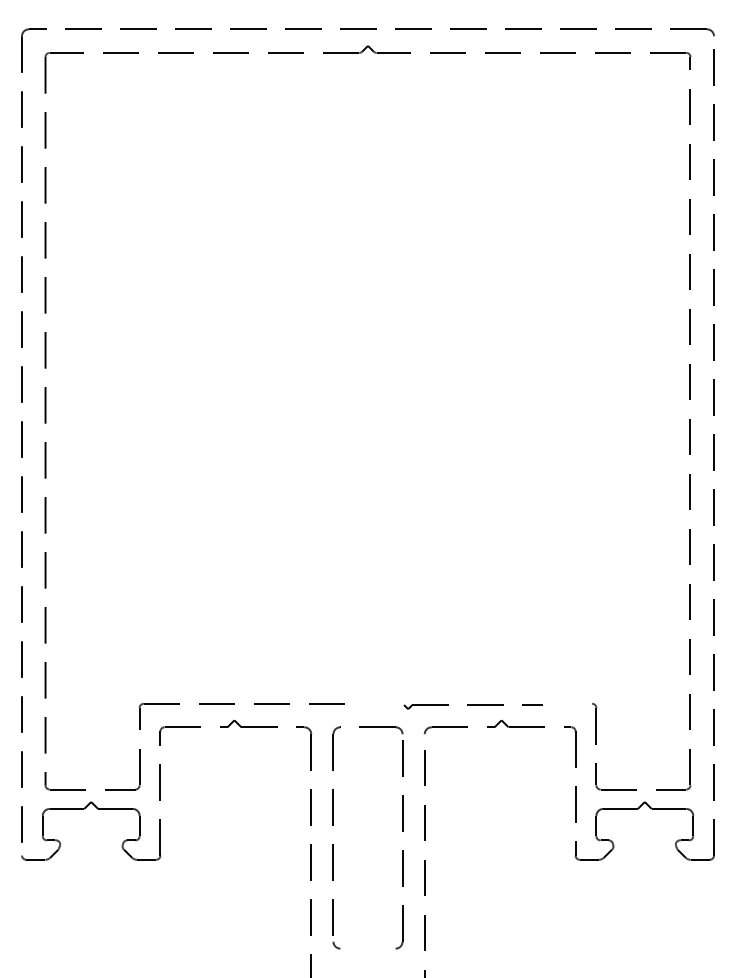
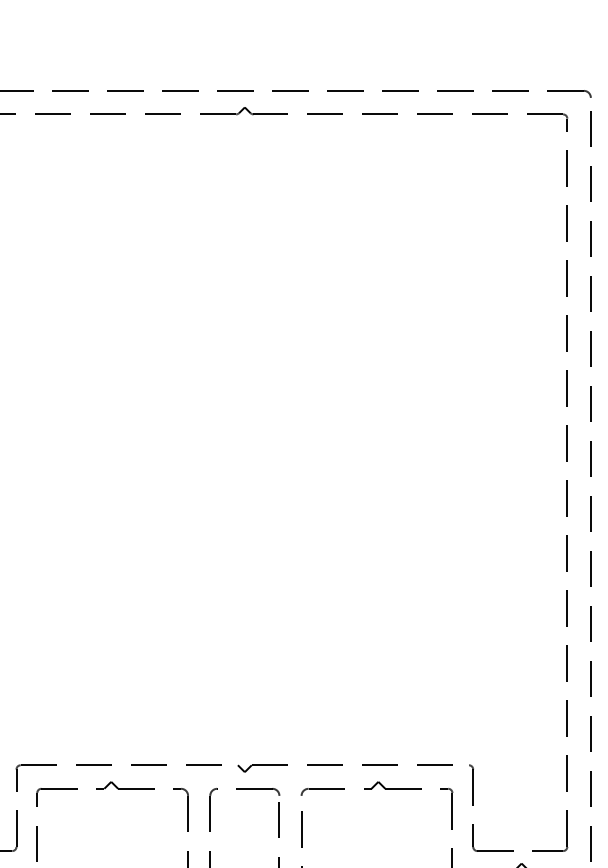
part: (468, 706) -> (345, 768), size x1.67

